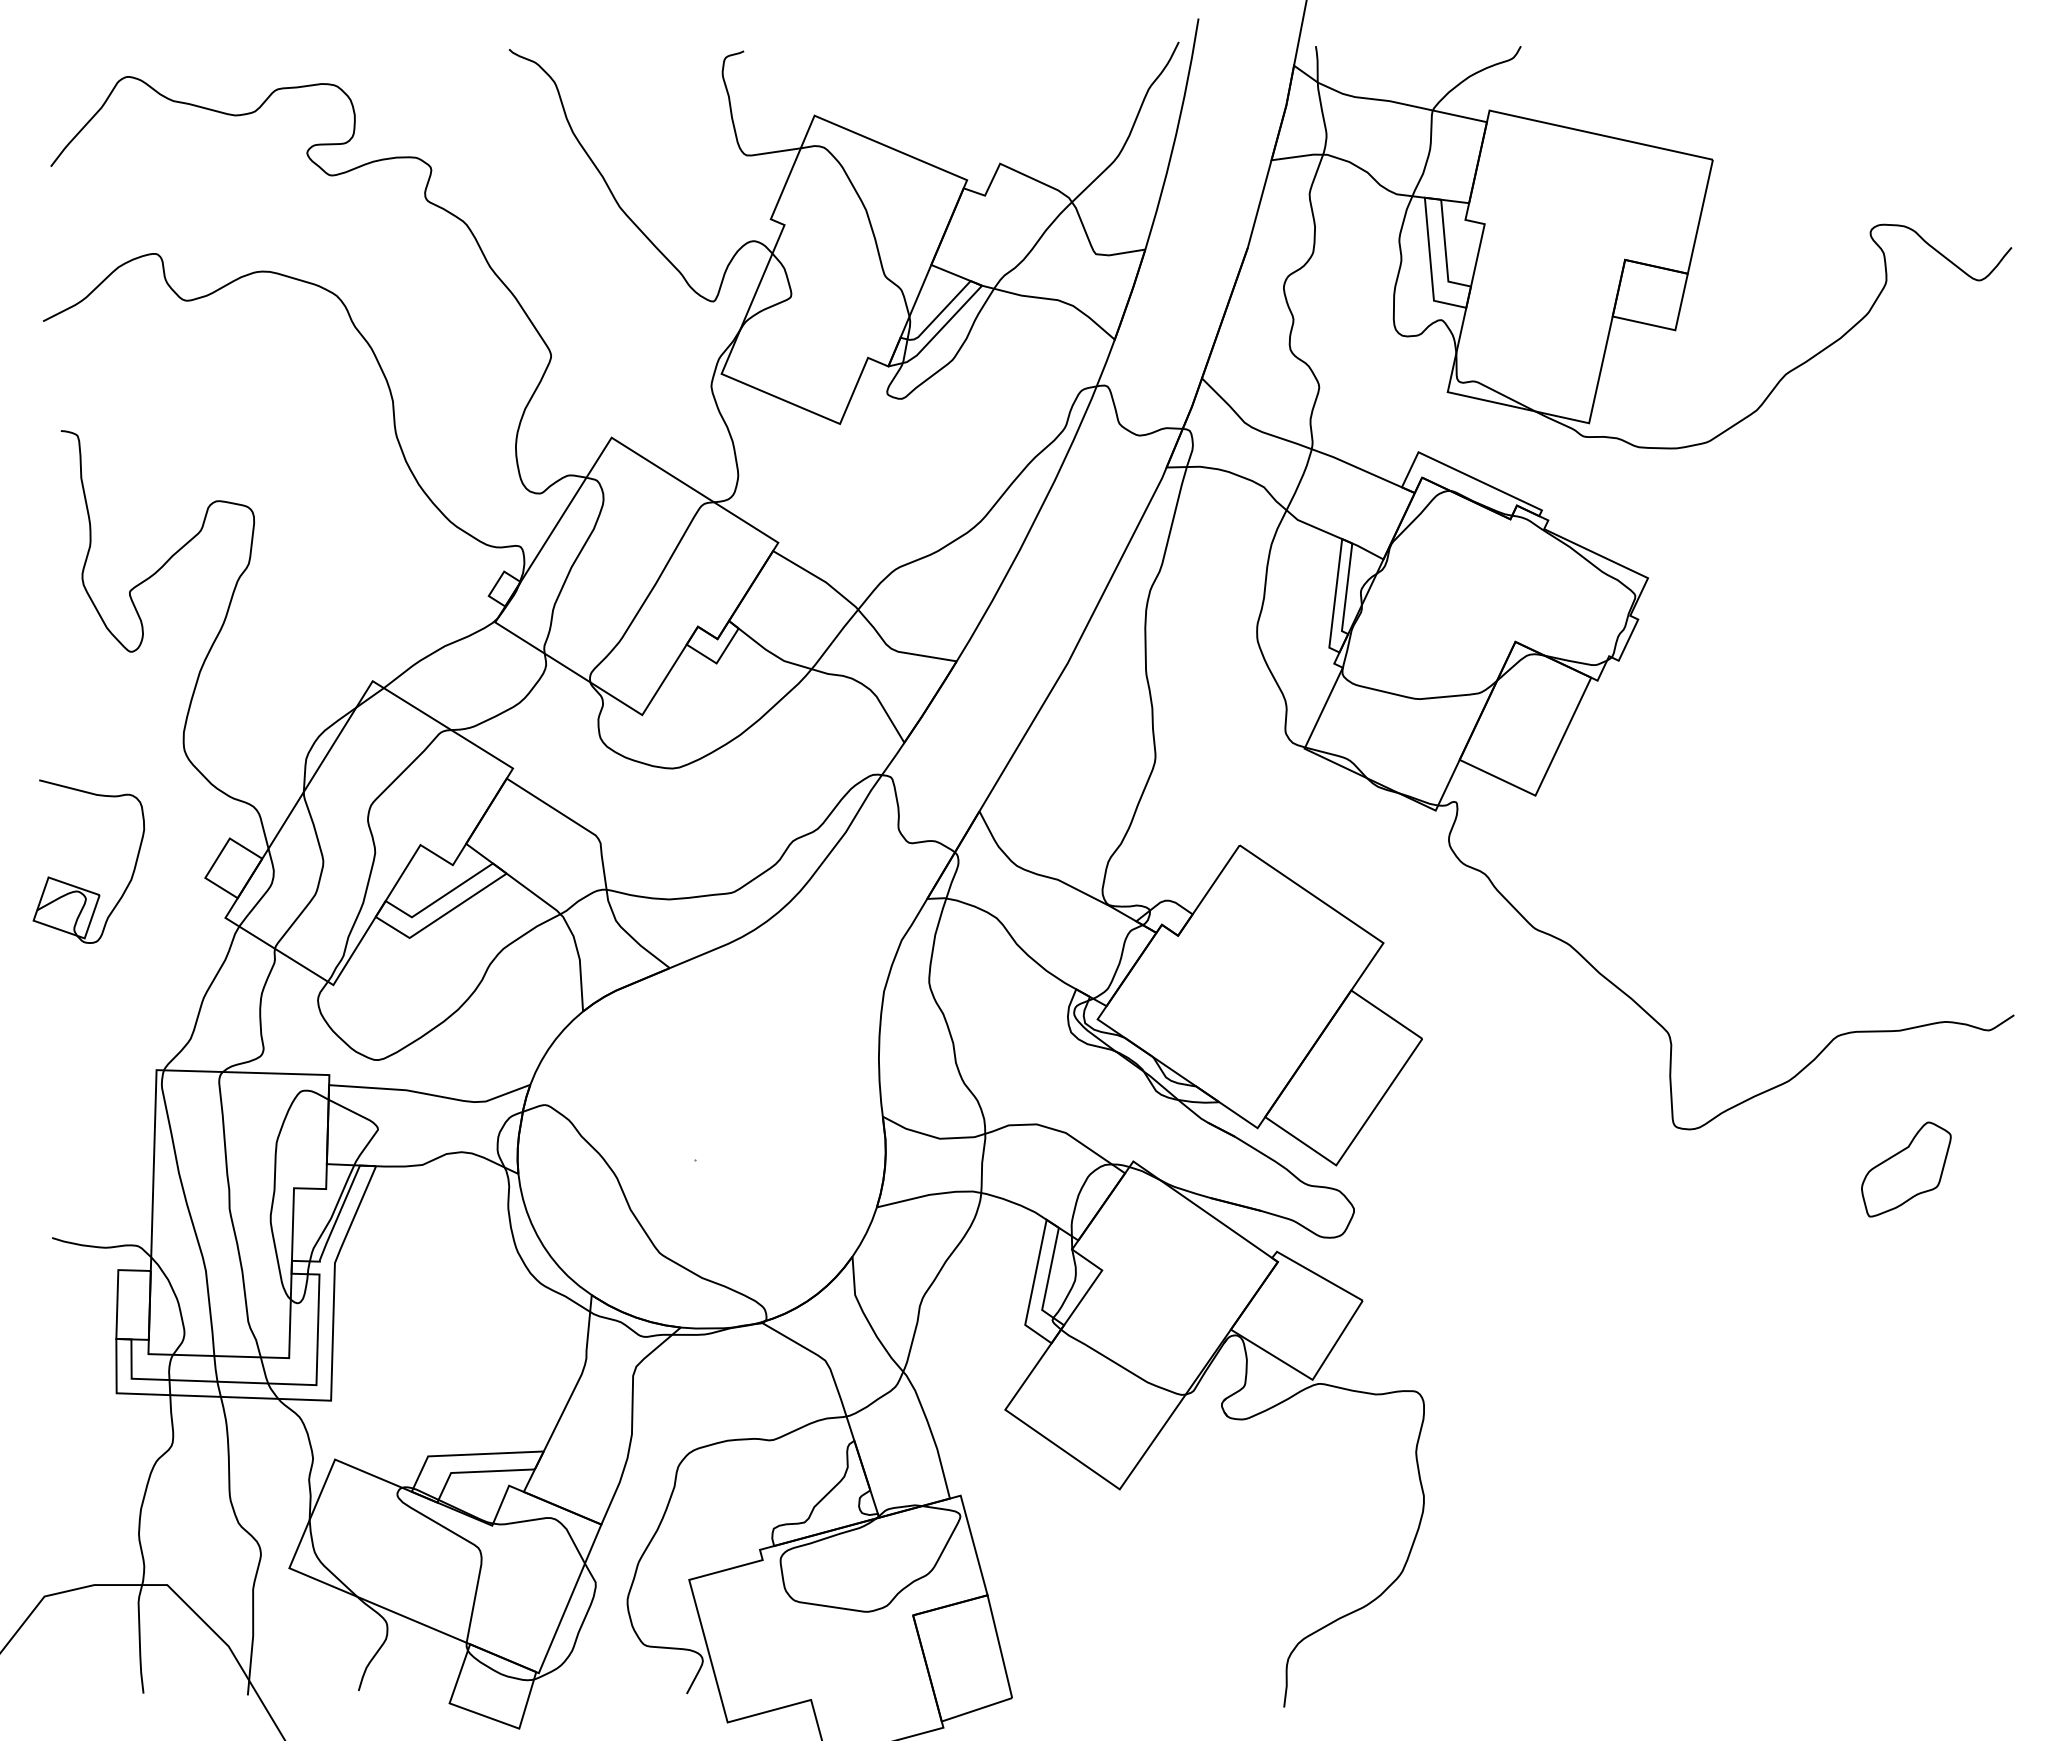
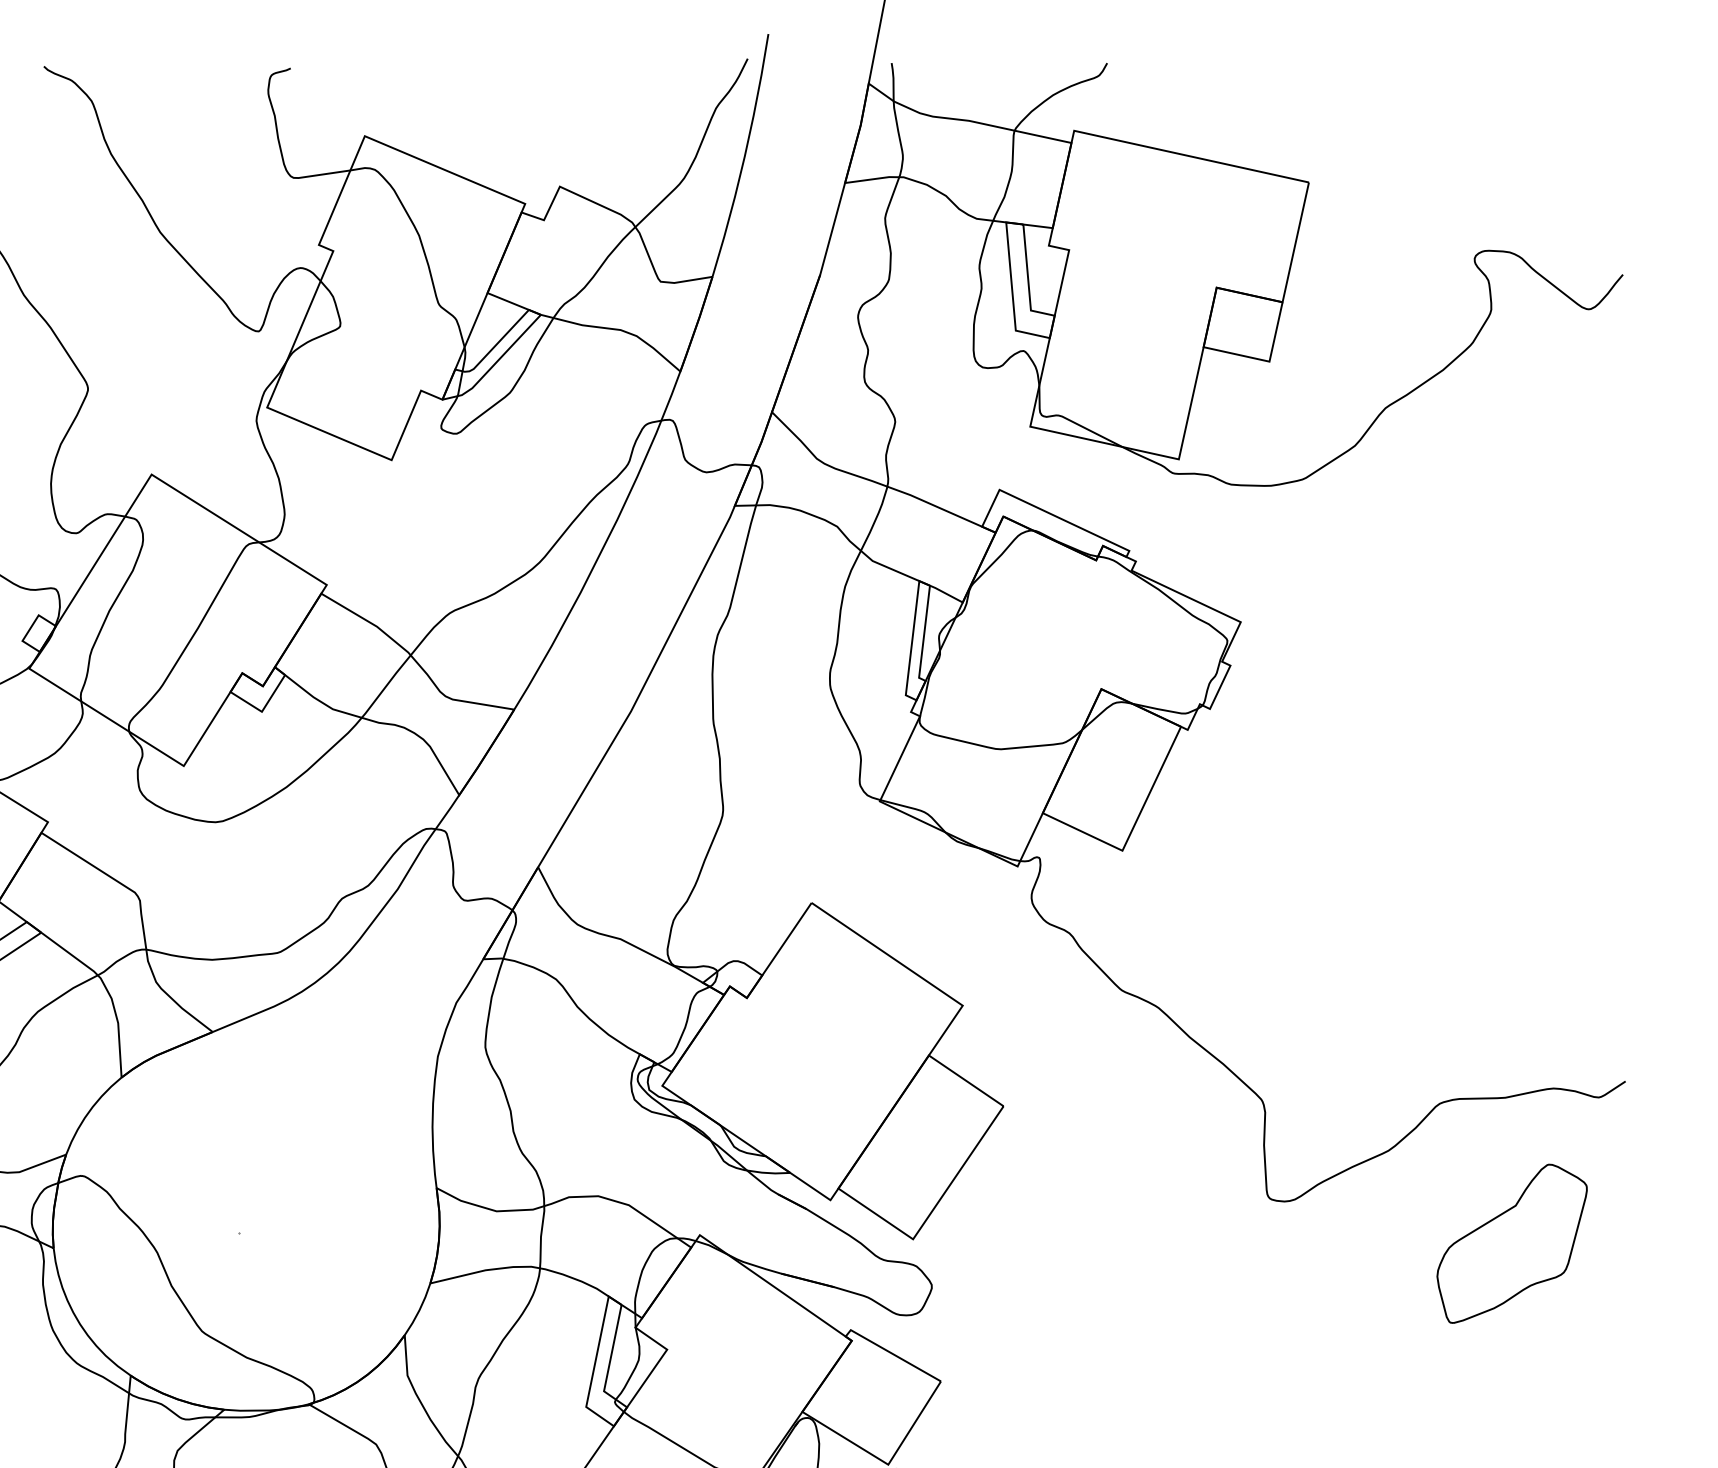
part: (1906, 1169) -> (1512, 1243), size x1.6

